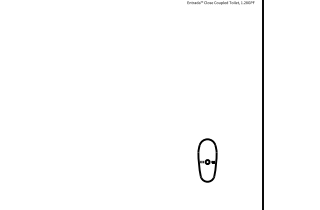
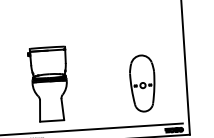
part: (88, 153) -> (48, 84), added
part: (207, 160) -> (142, 83), size x1.67

